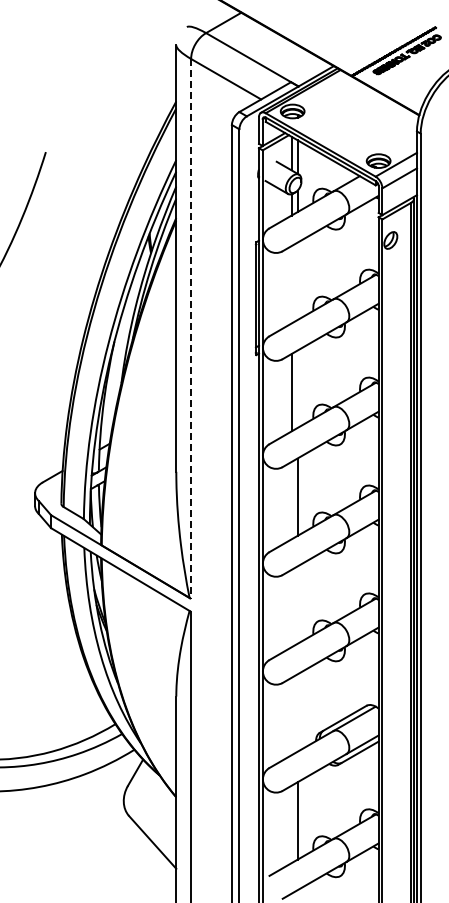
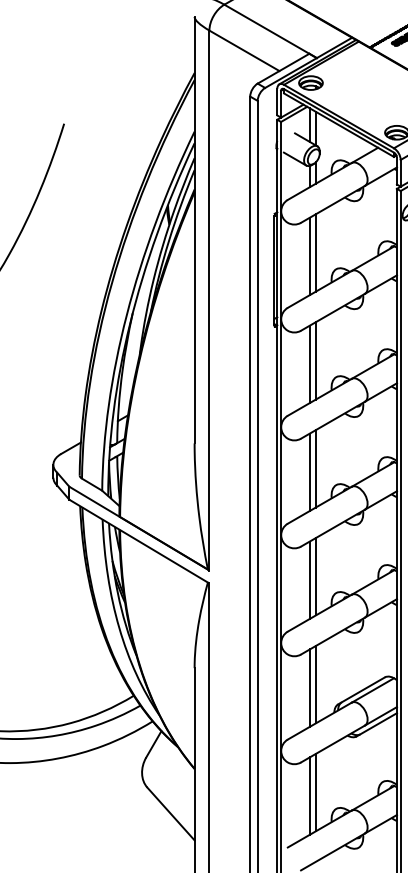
line: (297, 281) -> (315, 253), added
line: (291, 284) -> (309, 256), added
line: (191, 328) -> (209, 300), dashed -> solid
line: (297, 389) -> (315, 361), added
line: (291, 500) -> (309, 472), added
line: (297, 604) -> (315, 576), added
line: (291, 608) -> (309, 580), added
line: (297, 712) -> (315, 684), added
line: (291, 716) -> (309, 688), added
line: (291, 824) -> (309, 796), added

